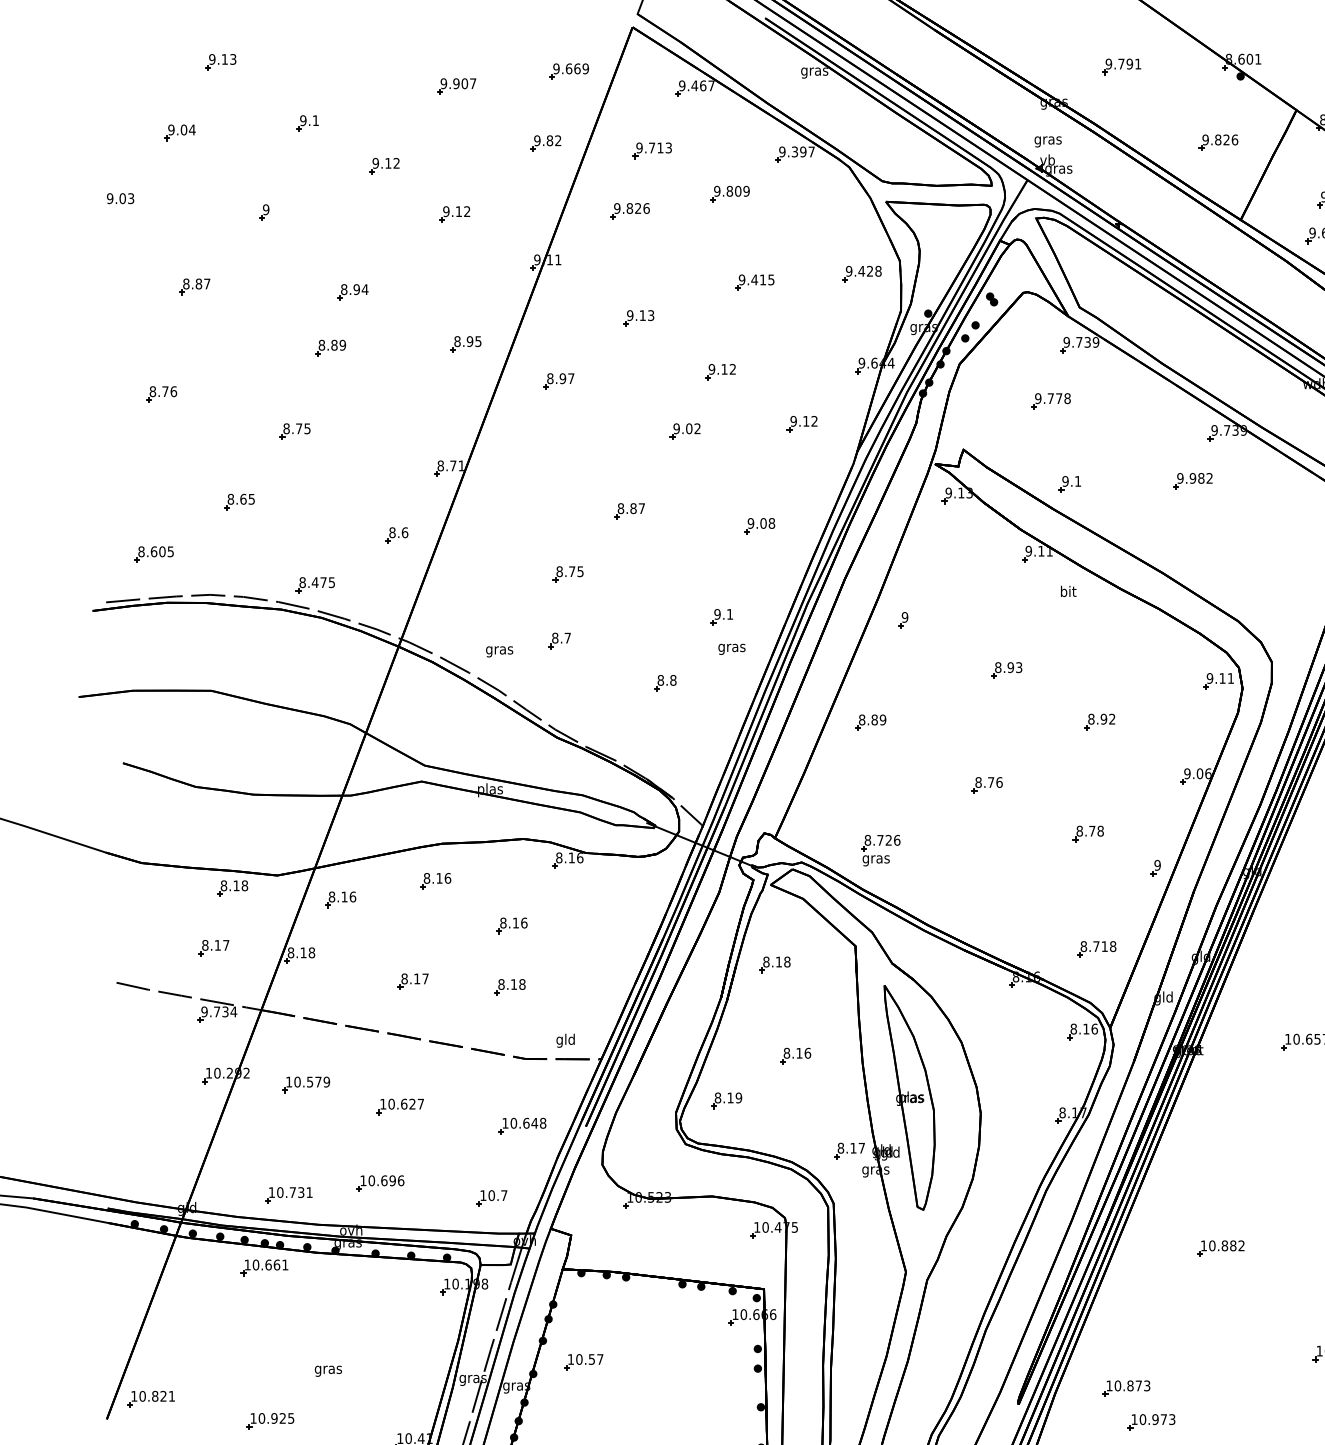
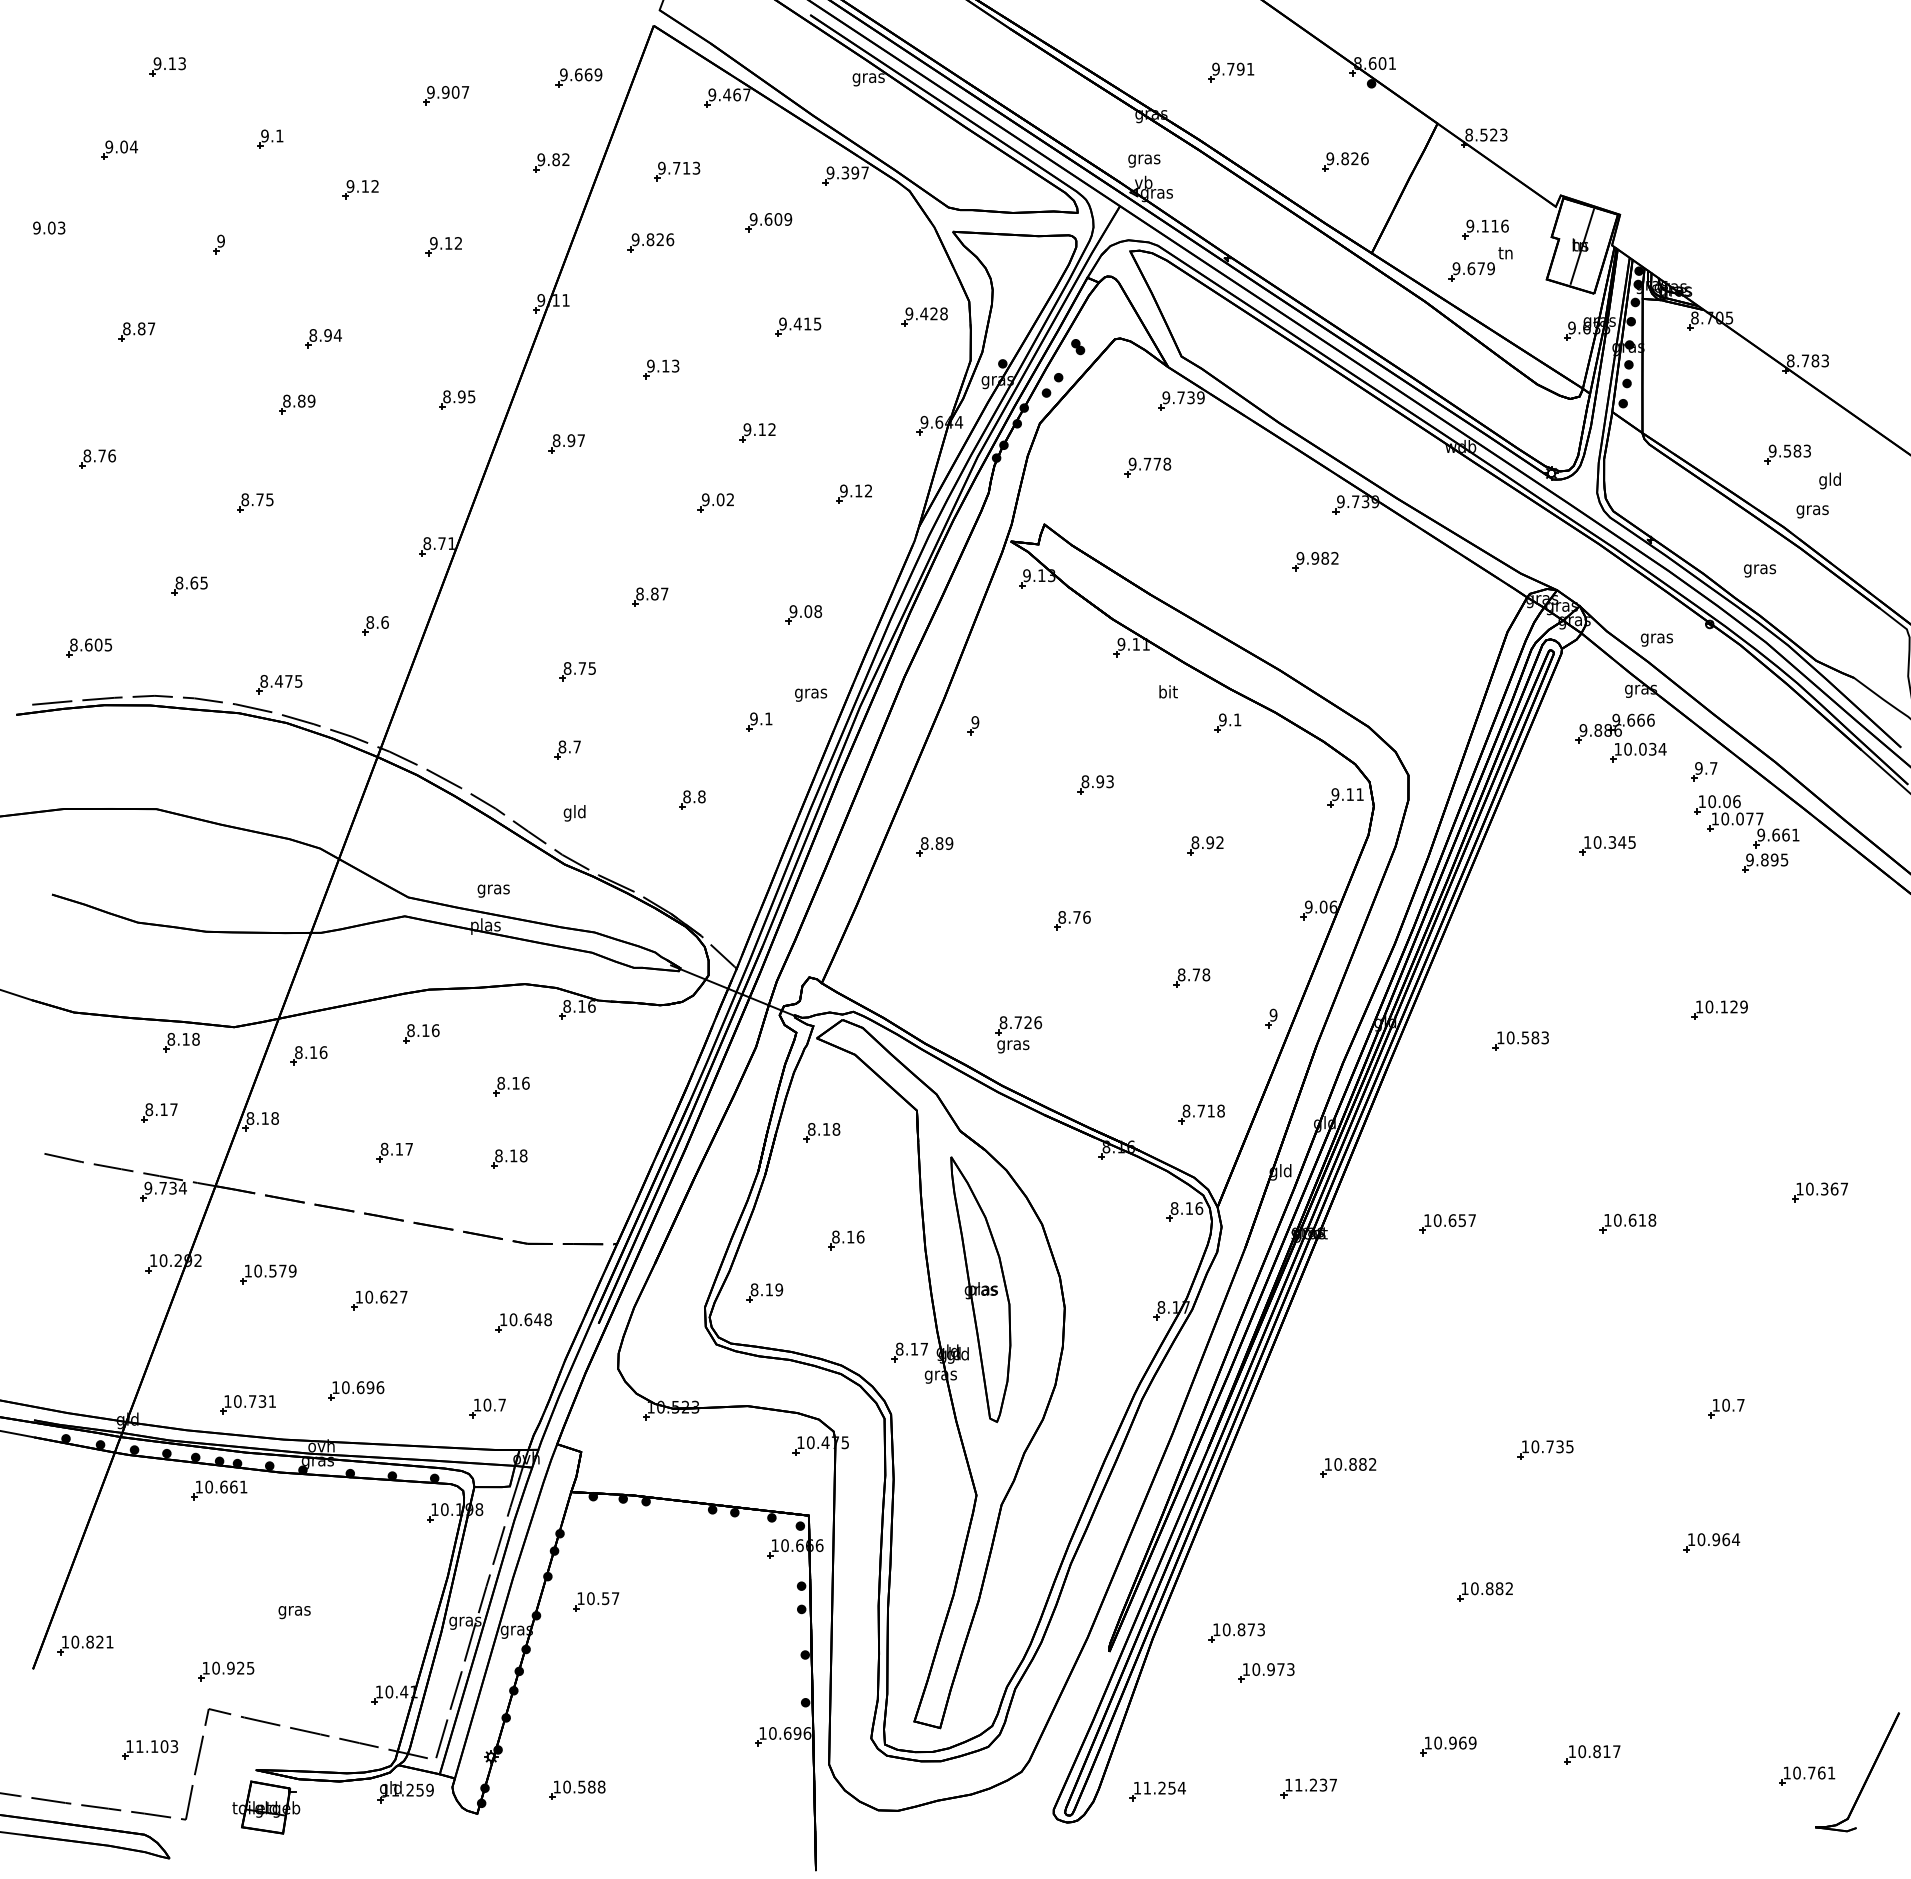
text: (729, 191) -> (768, 219), 9.809 -> 9.609
part: (1069, 483) -> (1227, 722), moved
text: (732, 648) -> (811, 694), moved
text: (499, 651) -> (493, 890), moved
part: (880, 850) -> (1018, 1034), moved
text: (565, 1040) -> (574, 813), moved

